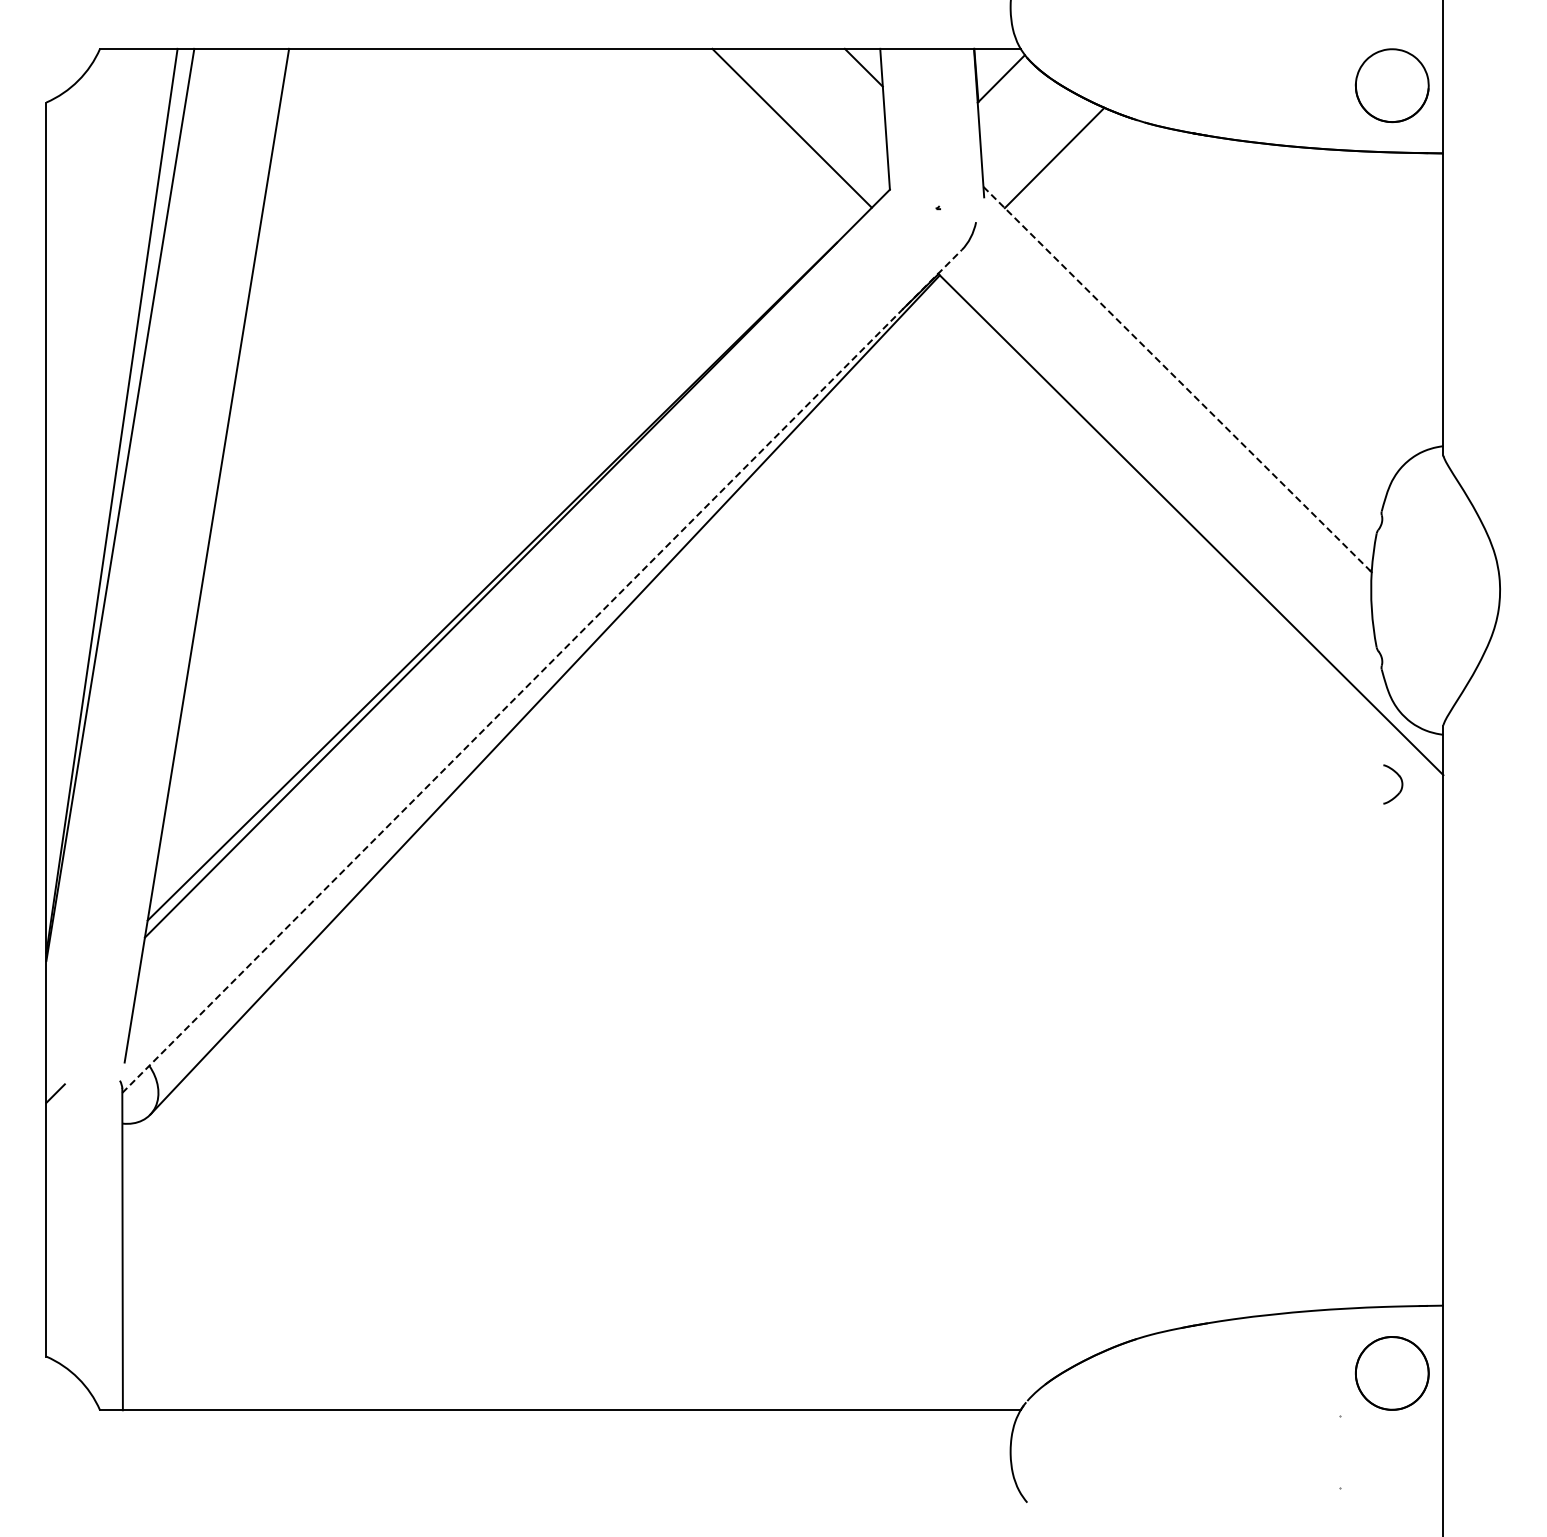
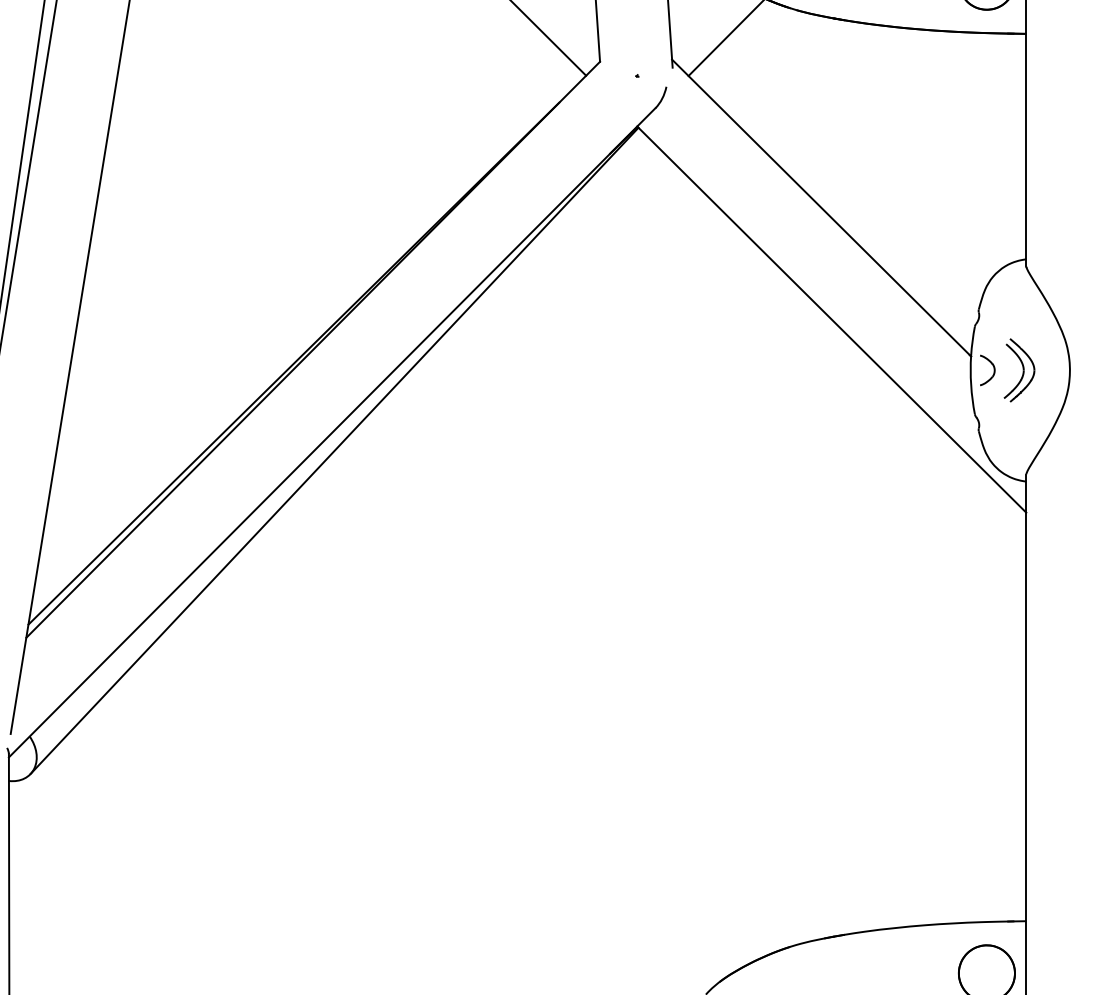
line: (1177, 379) -> (821, 207), dashed -> solid
part: (1434, 590) -> (1019, 370), added
line: (542, 671) -> (332, 432), dashed -> solid
part: (1401, 784) -> (994, 370), moved

